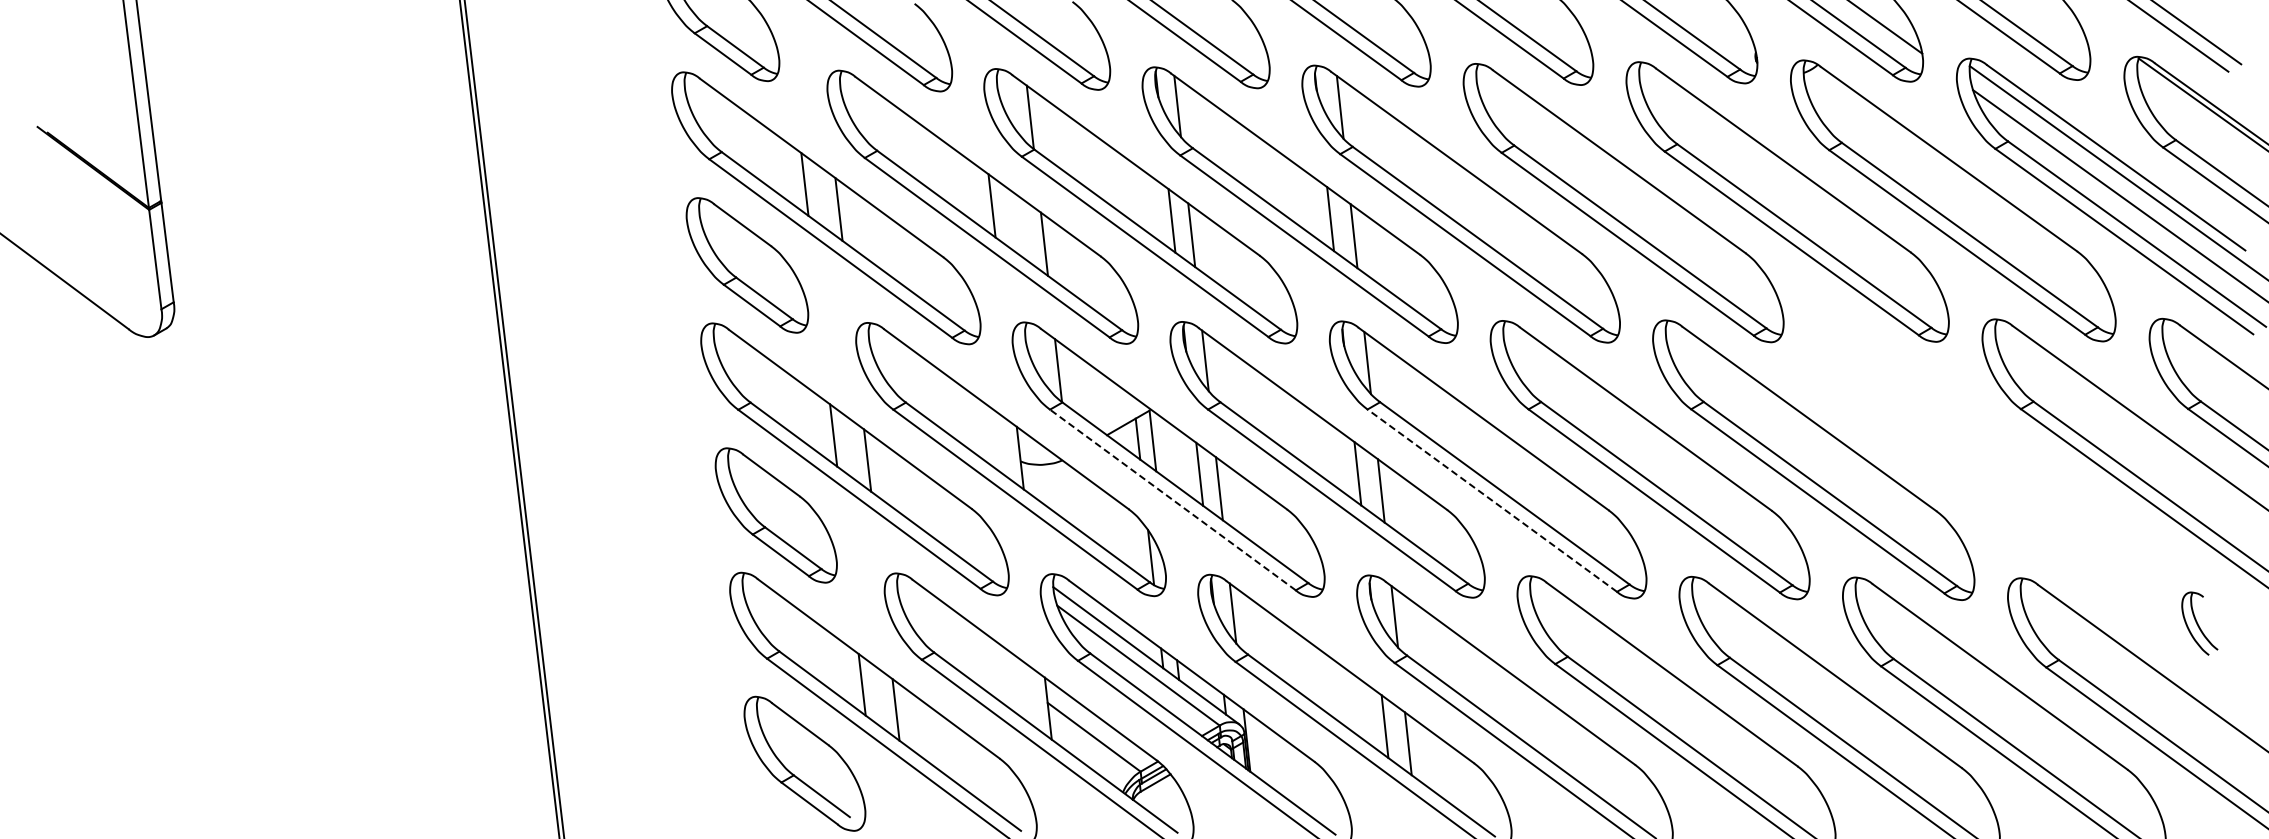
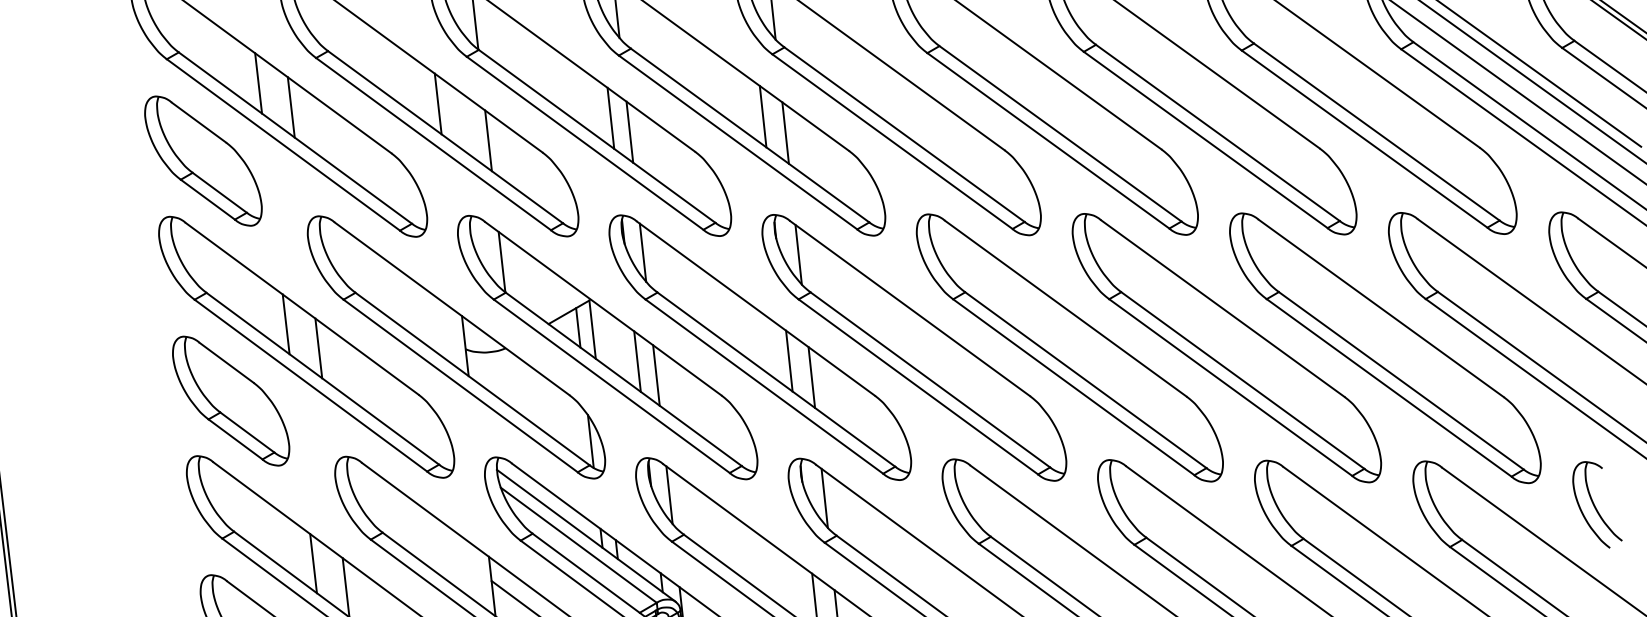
part: (1978, 460) -> (1385, 348), added
line: (1172, 500) -> (611, 386), dashed -> solid
line: (1492, 500) -> (918, 386), dashed -> solid
part: (2199, 623) -> (1597, 504), size x1.43

